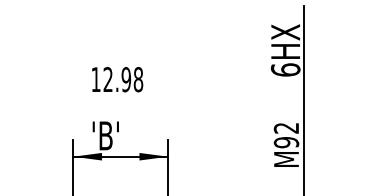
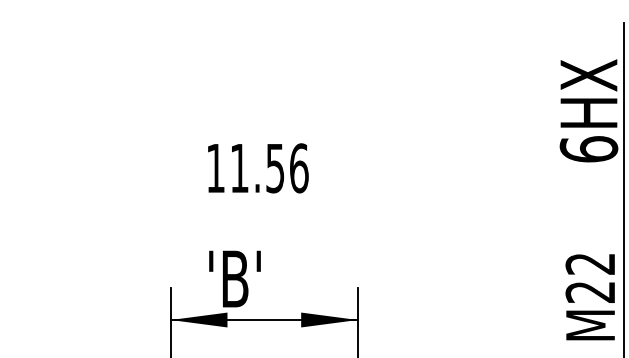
text: (123, 79) -> (269, 168), 12.98 -> 11.56
text: (286, 142) -> (590, 292), M92 -> M22

